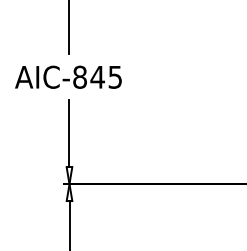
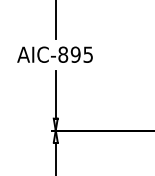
text: (97, 76) -> (75, 54), AIC-845 -> AIC-895

